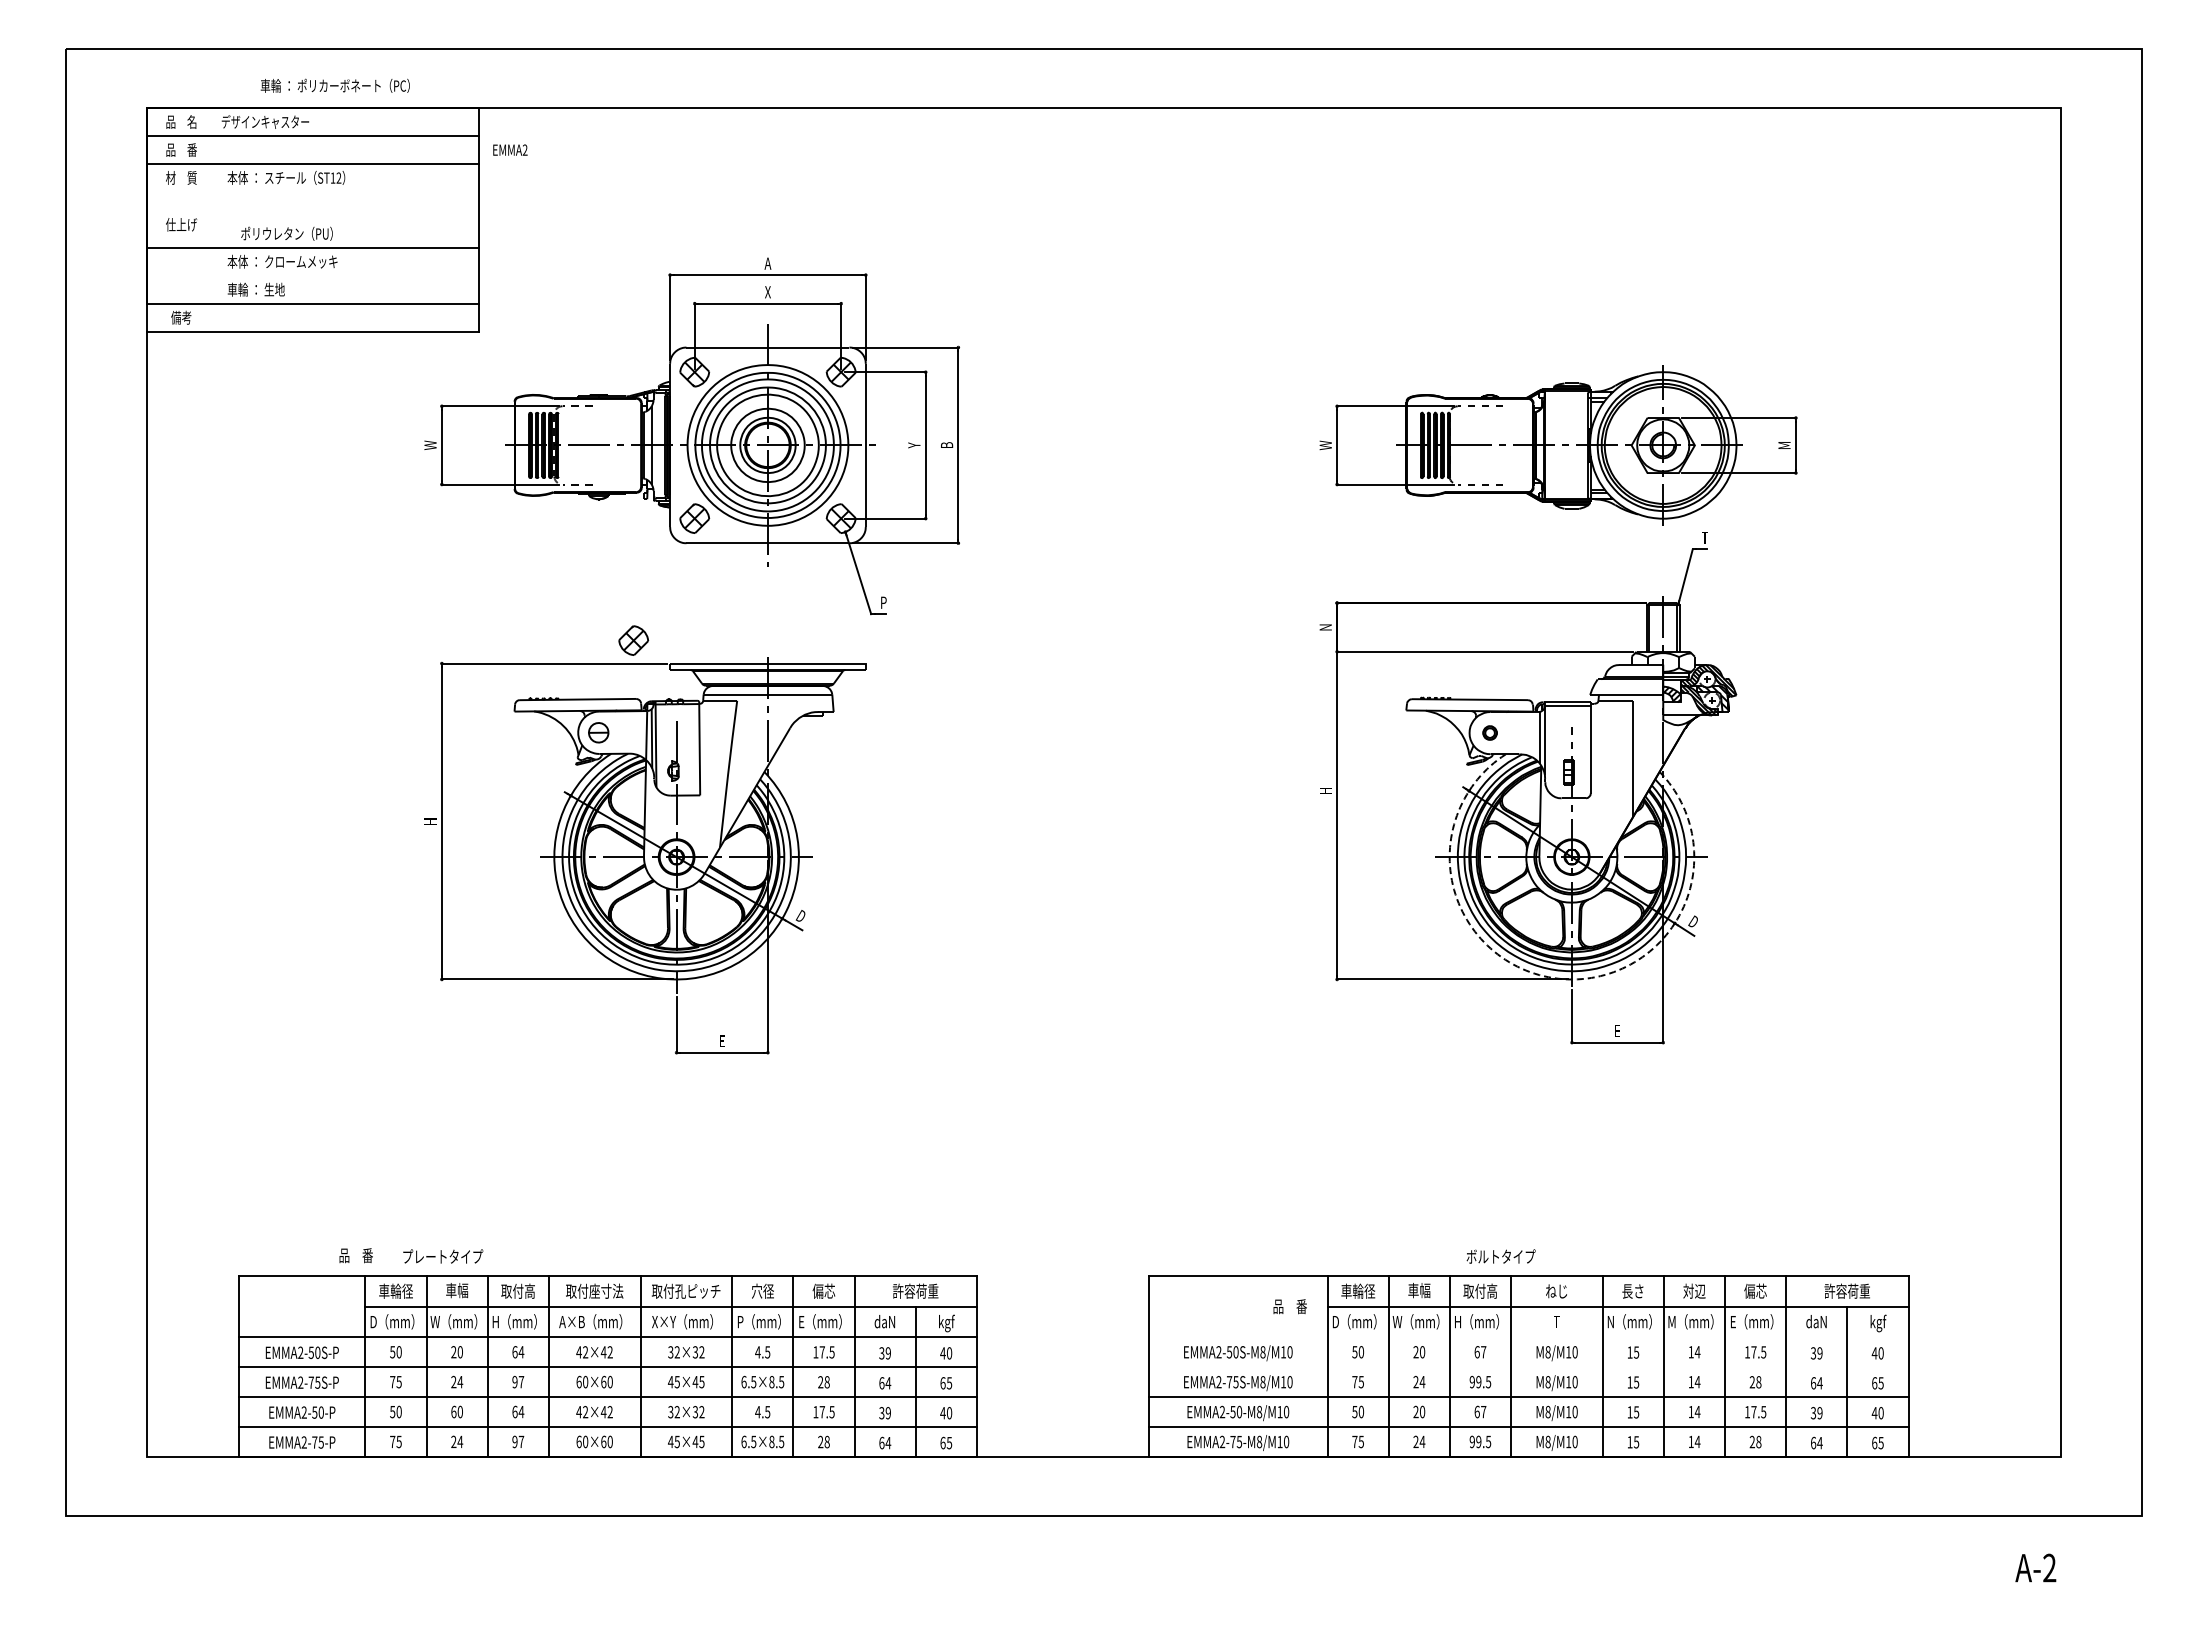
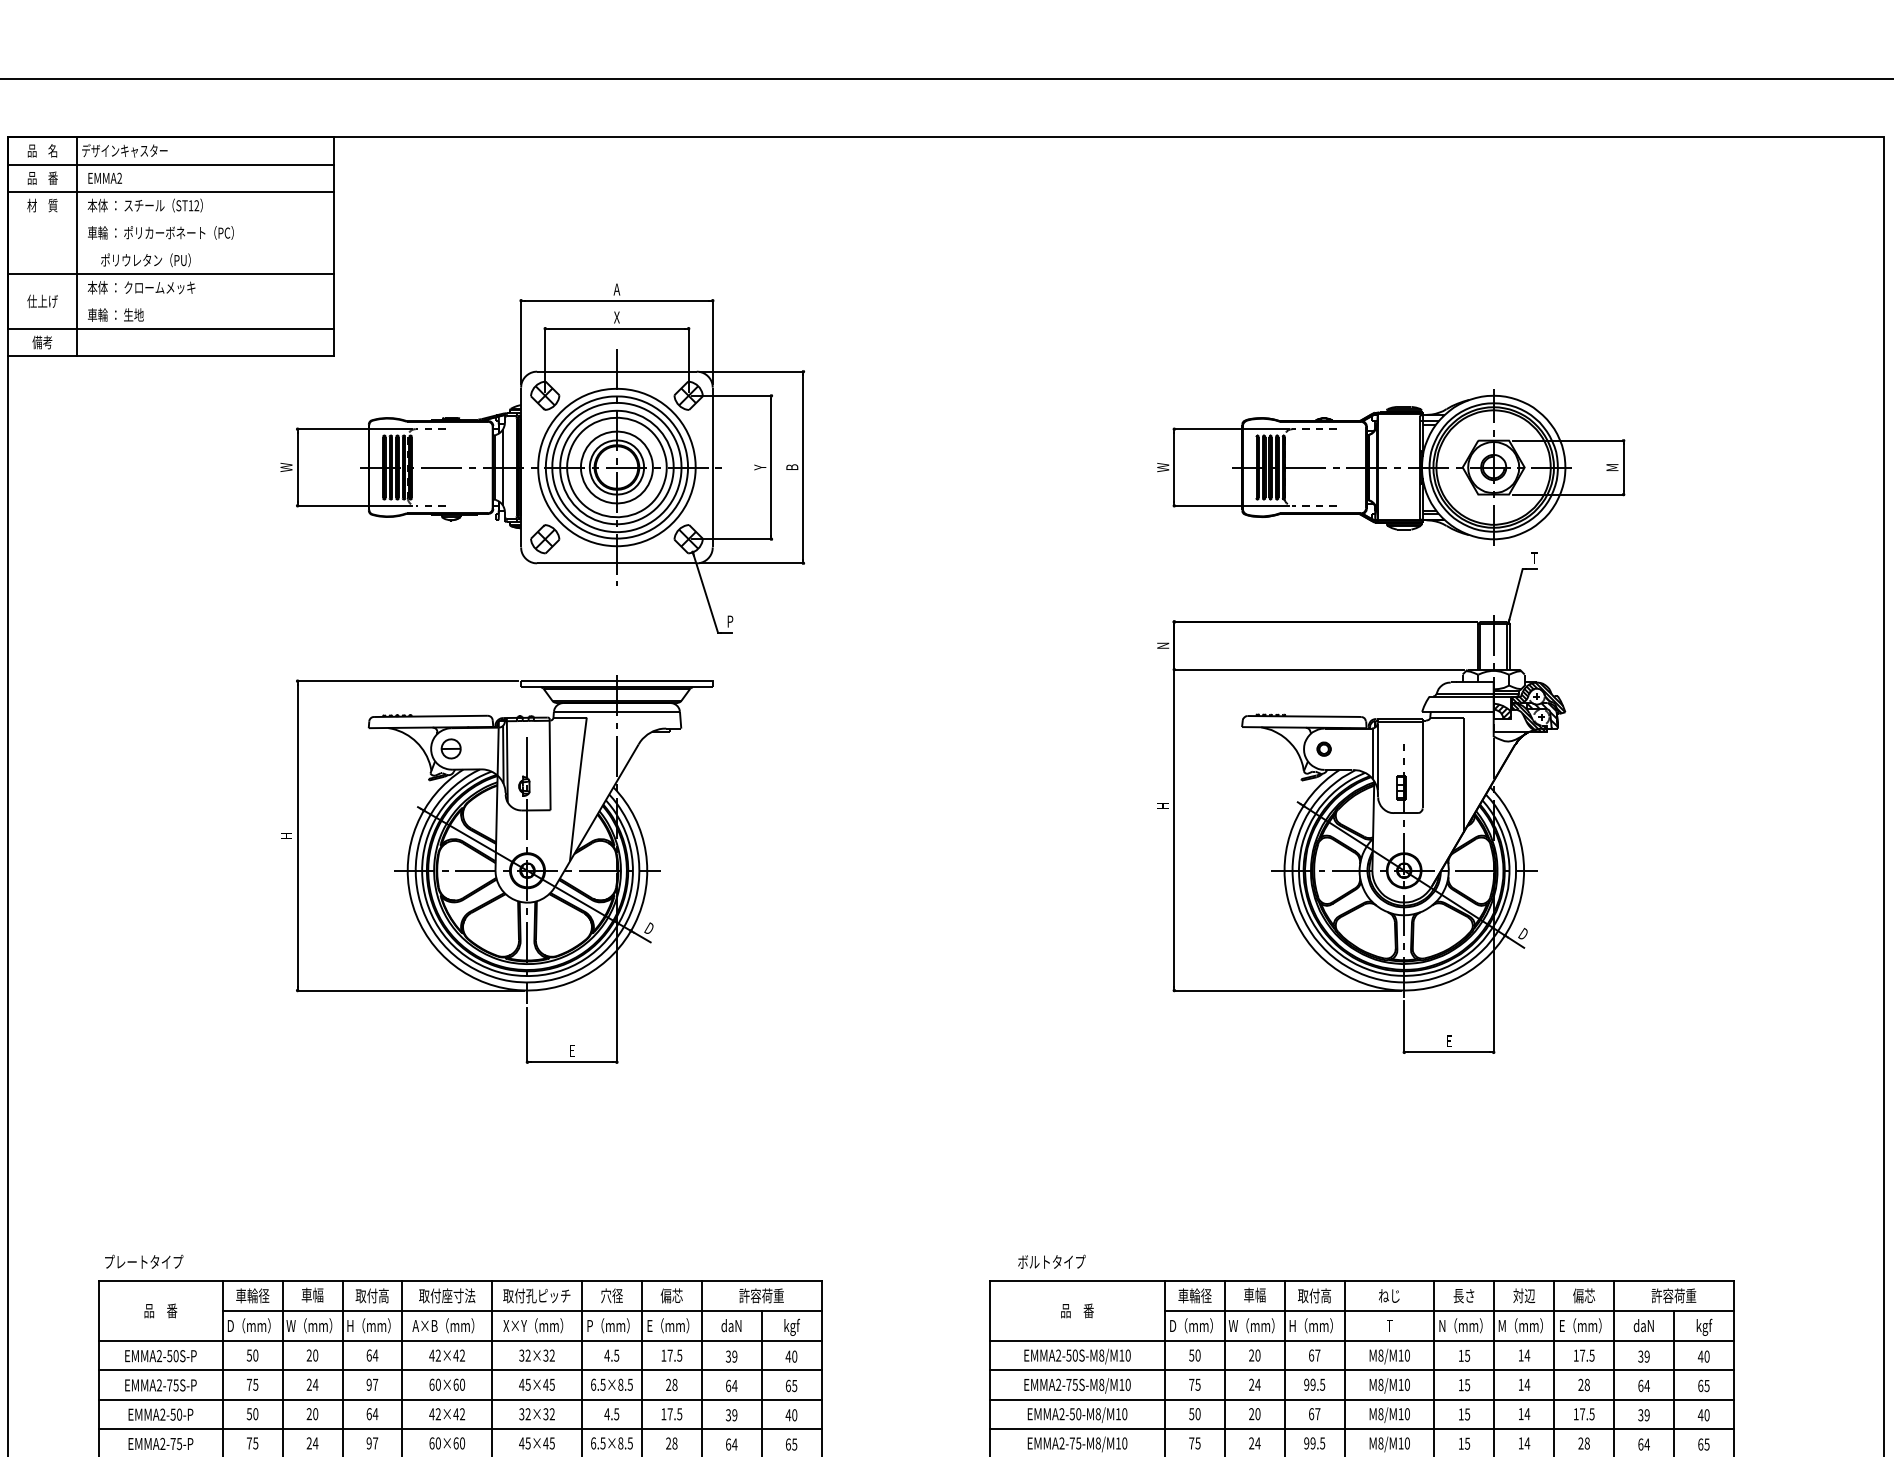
text: (334, 85) -> (160, 232), moved
text: (510, 149) -> (105, 177), moved
line: (216, 219) -> (76, 246), added
text: (181, 224) -> (42, 301), moved
part: (633, 640) -> (485, 658), removed
arc: (1558, 978) -> (1391, 989), dashed -> solid
text: (355, 1255) -> (160, 1310), moved
text: (443, 1256) -> (144, 1261), moved
text: (1500, 1256) -> (1051, 1261), moved
text: (1289, 1306) -> (1076, 1310), moved
line: (1528, 1337) -> (1361, 1341), added
line: (1528, 1367) -> (1361, 1370), added
text: (453, 1411) -> (308, 1413), 60 -> 20

